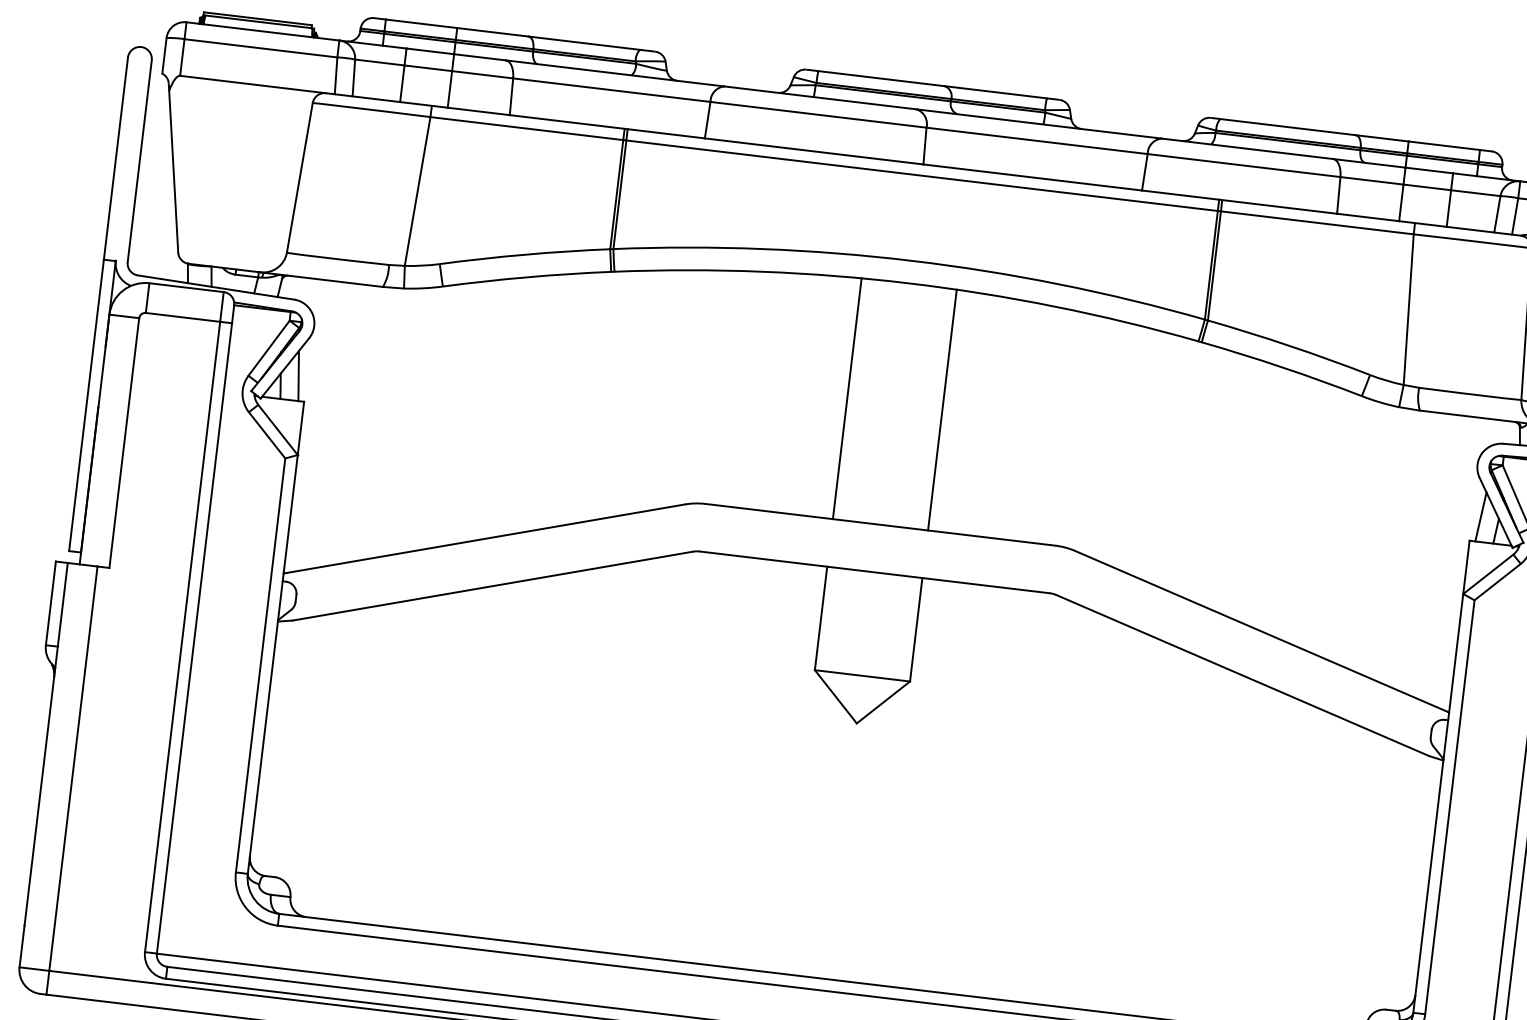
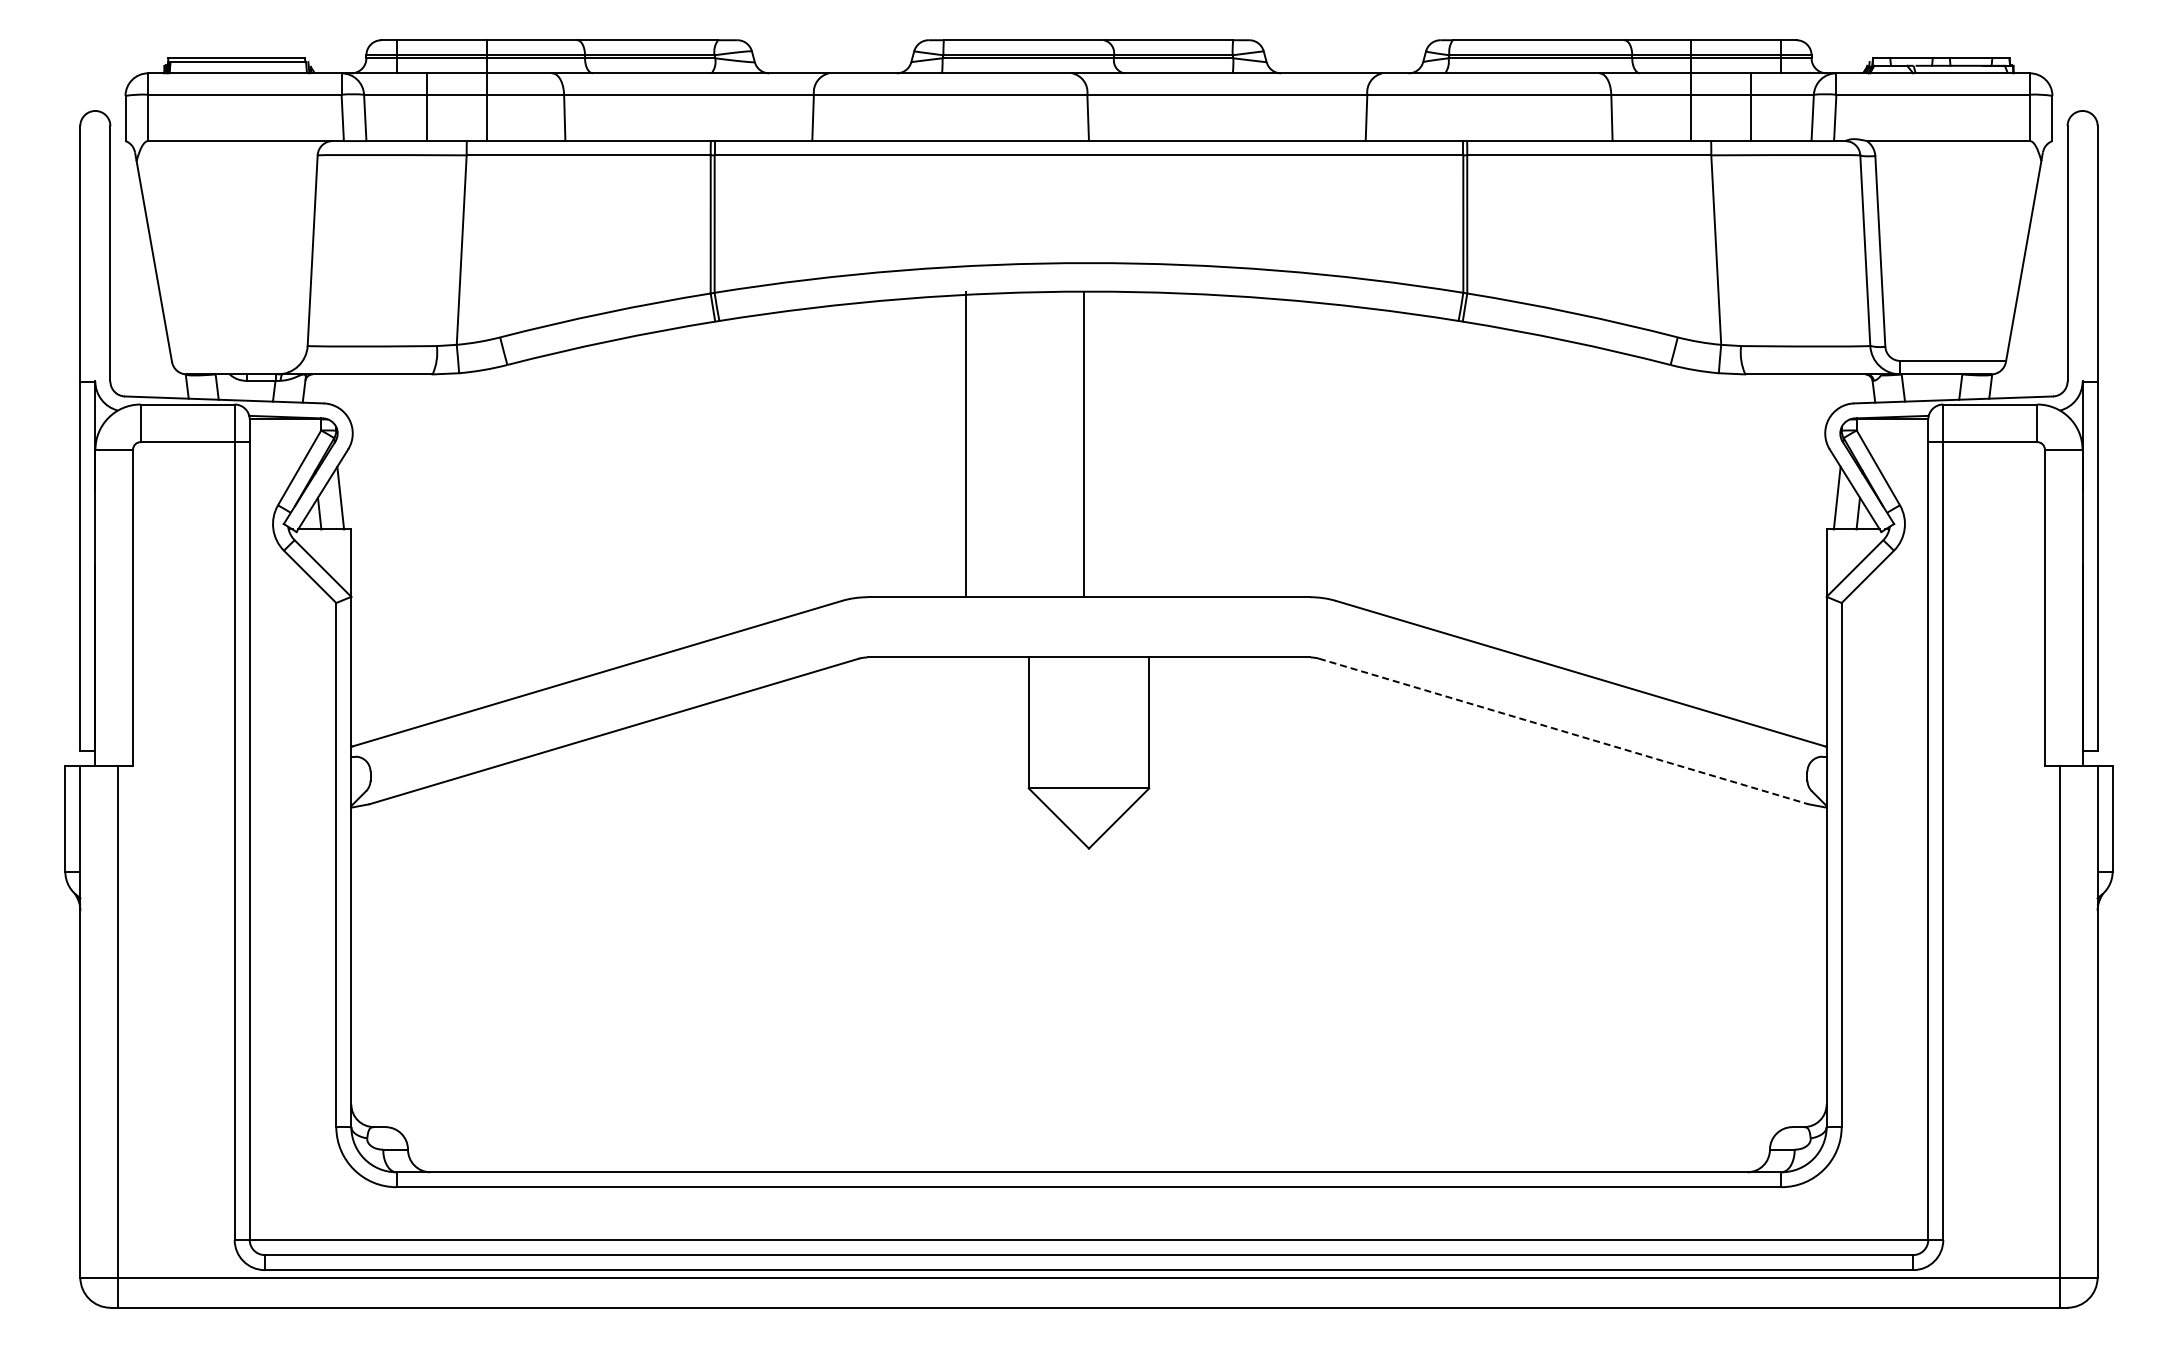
line: (847, 398) -> (965, 444), moved
line: (942, 409) -> (1084, 444), moved
line: (1243, 675) -> (1564, 731), solid -> dashed

